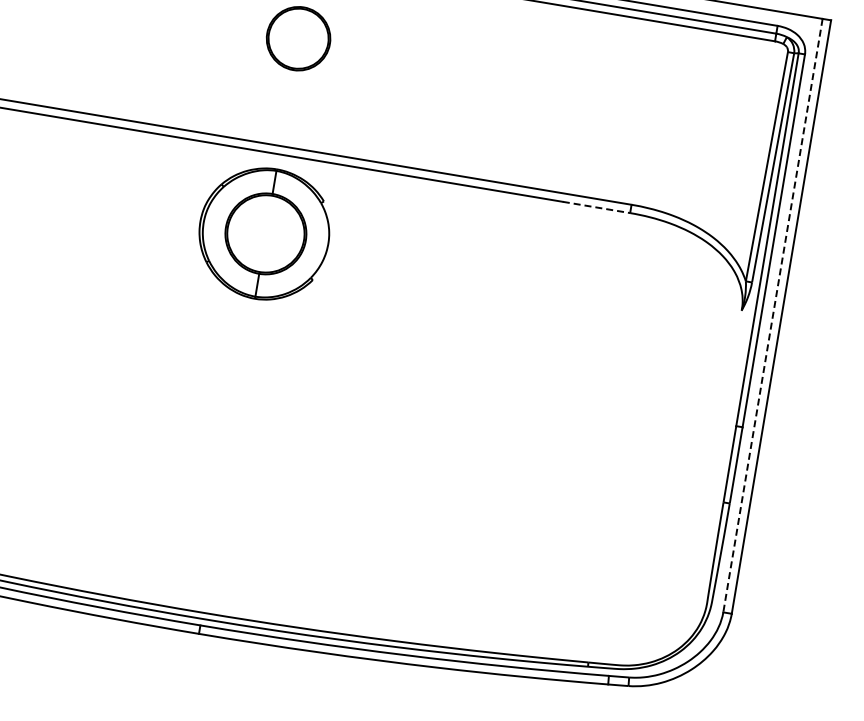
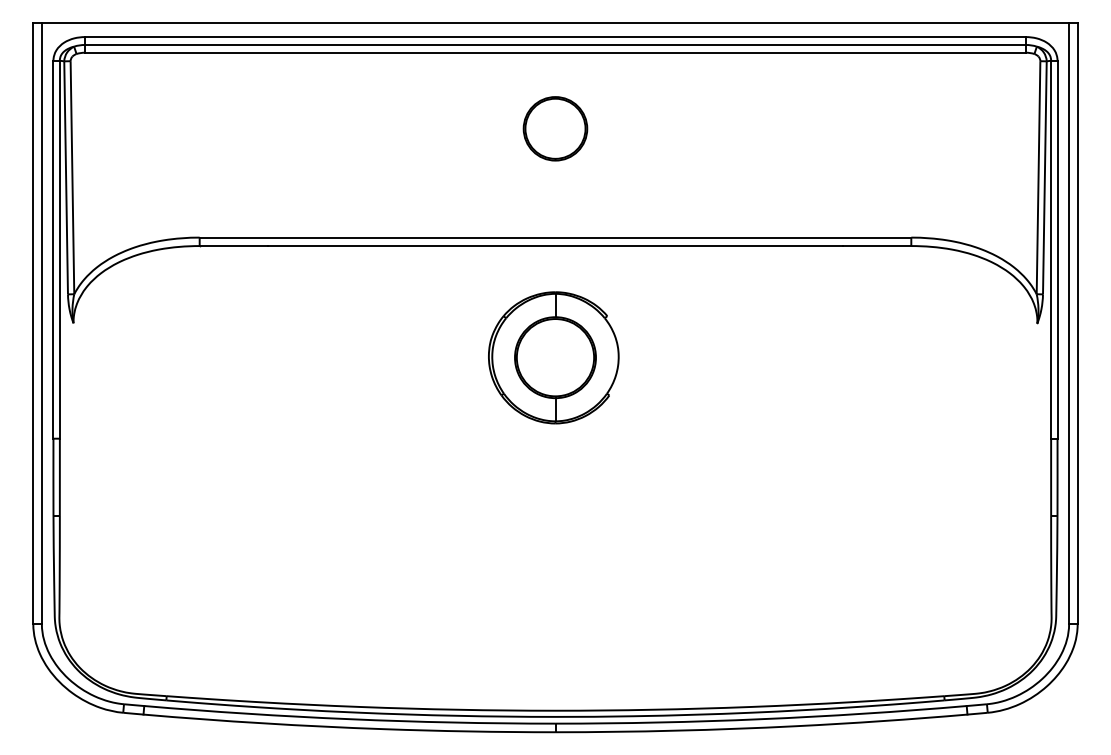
line: (596, 207) -> (877, 246), dashed -> solid
part: (263, 233) -> (553, 357), moved
line: (773, 315) -> (1069, 323), dashed -> solid

